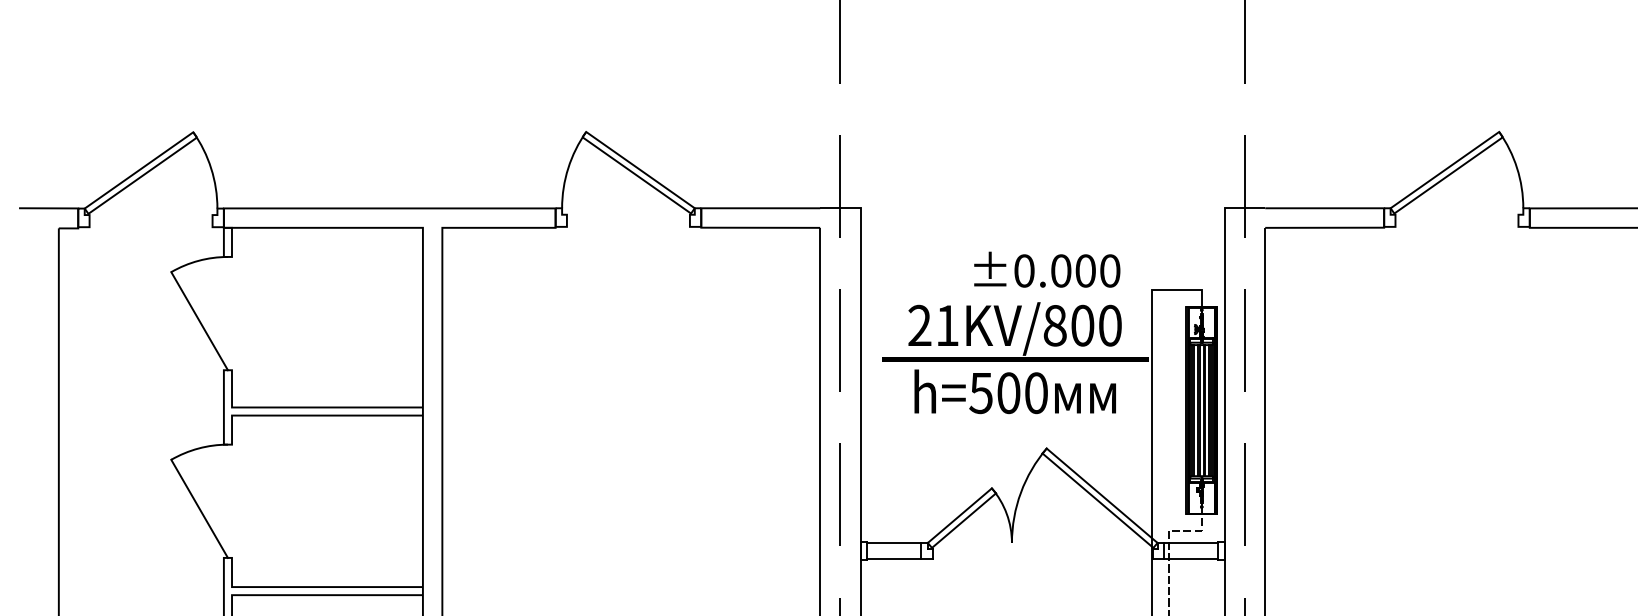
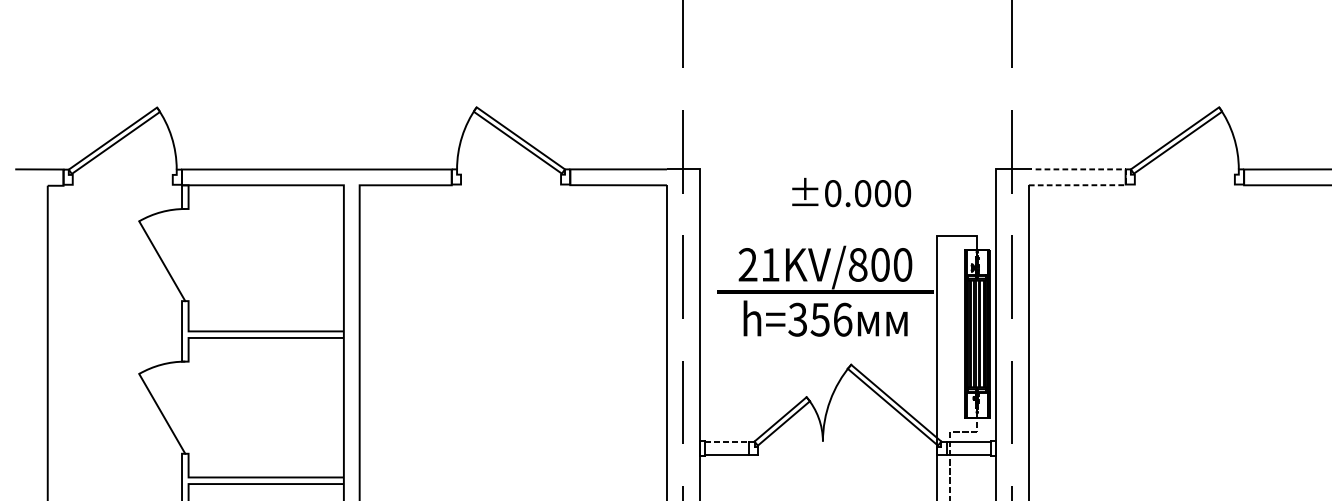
line: (1384, 217) -> (1125, 176), solid -> dashed
text: (1047, 269) -> (851, 192), moved
text: (1008, 393) -> (820, 320), h=500 -> h=356
line: (894, 542) -> (727, 441), solid -> dashed

